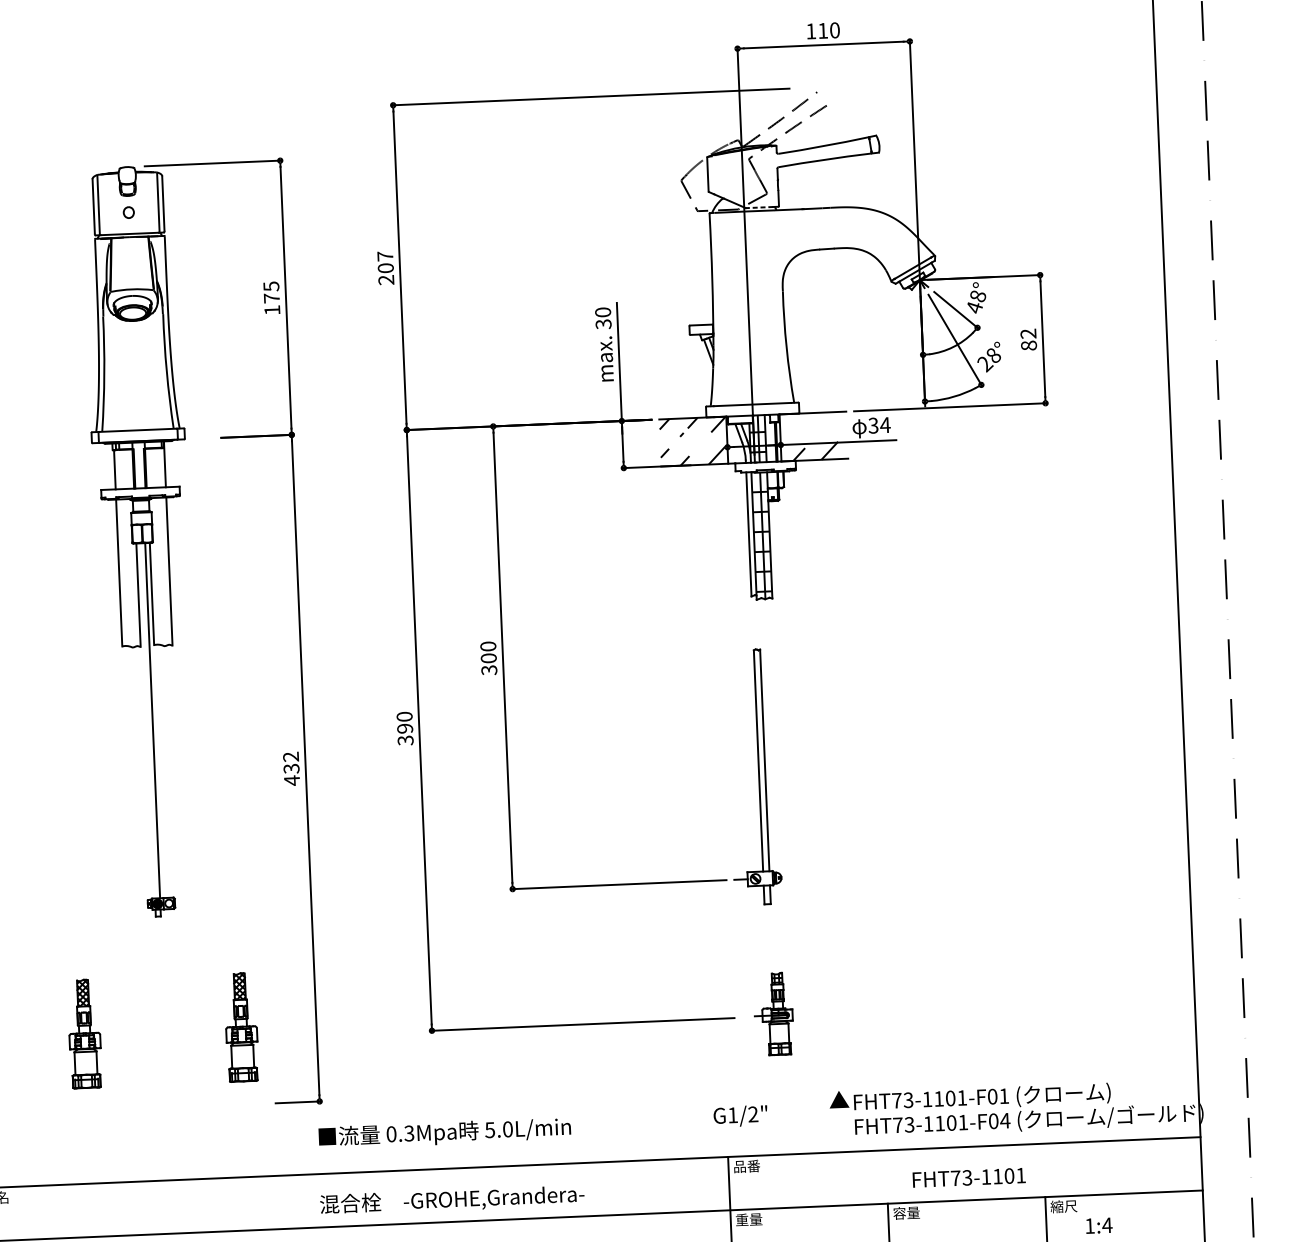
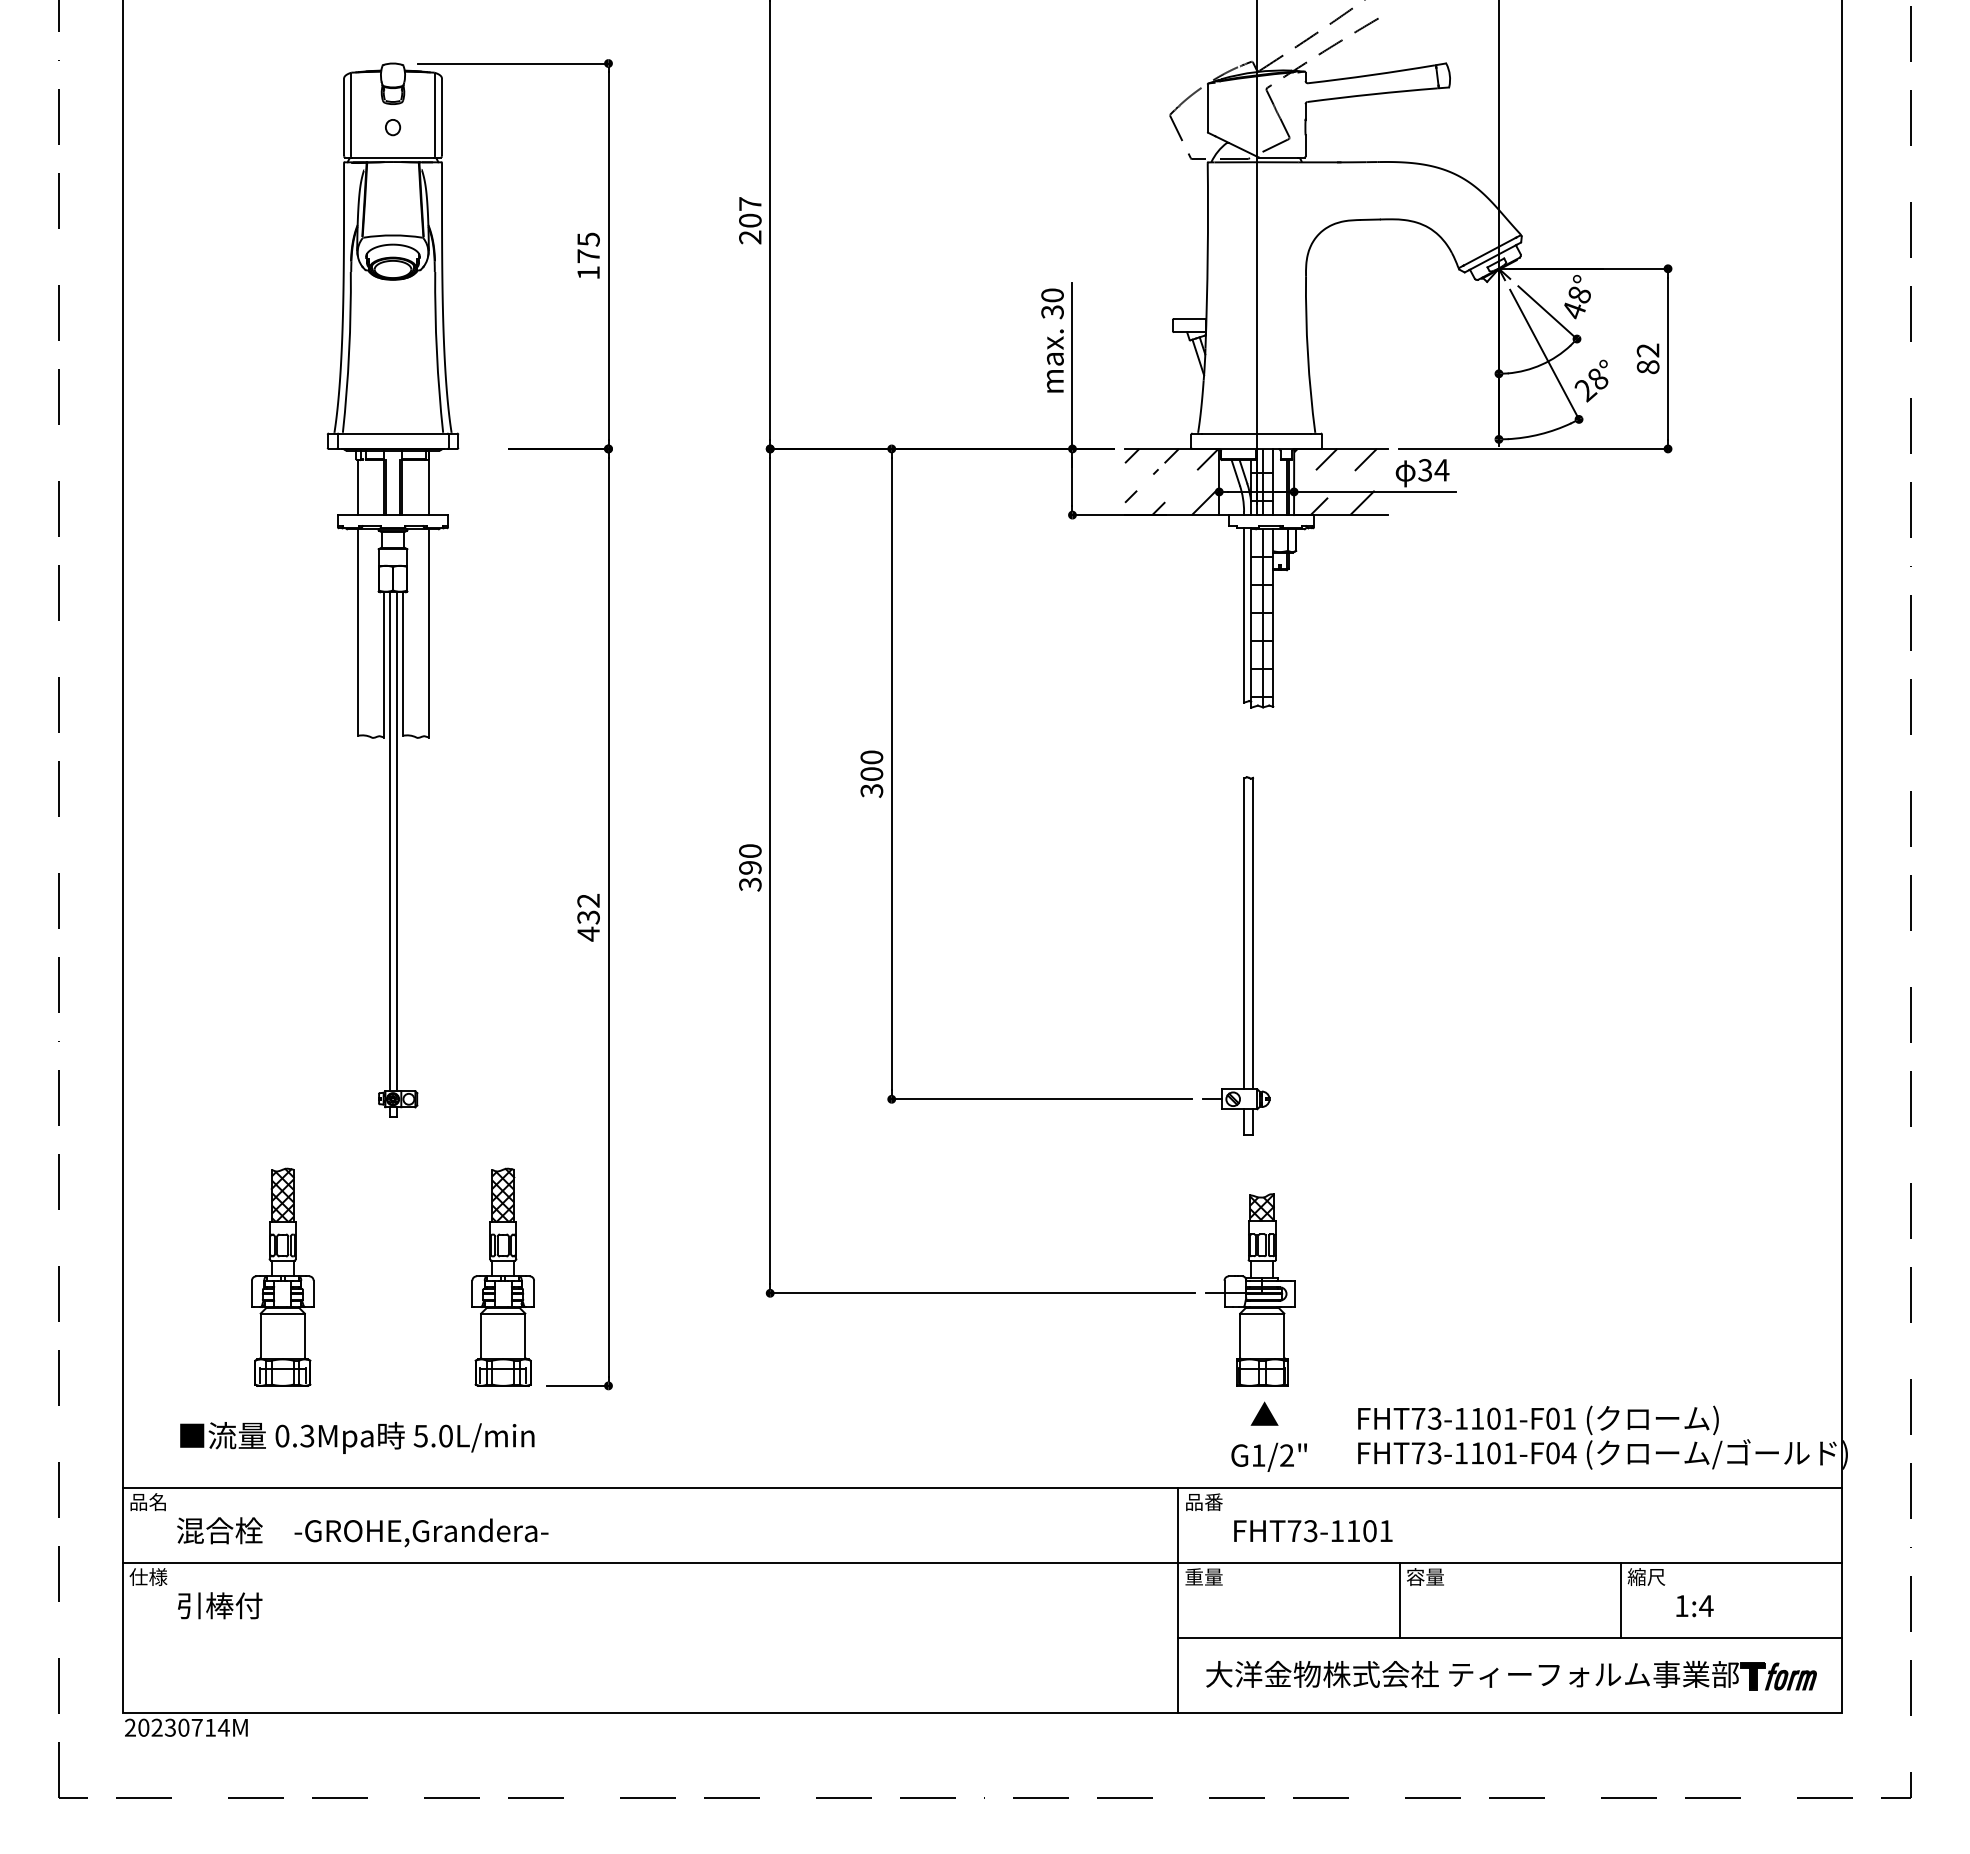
line: (759, 207) -> (1277, 157), dashed -> solid
hatch: (809, 420) -> (1335, 459), added
line: (147, 720) -> (389, 841), added
part: (773, 1013) -> (1250, 1289), size x1.67
part: (241, 1026) -> (502, 1276), size x1.43
part: (84, 1033) -> (282, 1276), size x1.43
text: (839, 1099) -> (1264, 1413), moved
text: (740, 1115) -> (1268, 1456), moved
text: (445, 1133) -> (357, 1437), moved
text: (969, 1178) -> (1313, 1531), moved
text: (452, 1200) -> (362, 1532), moved

